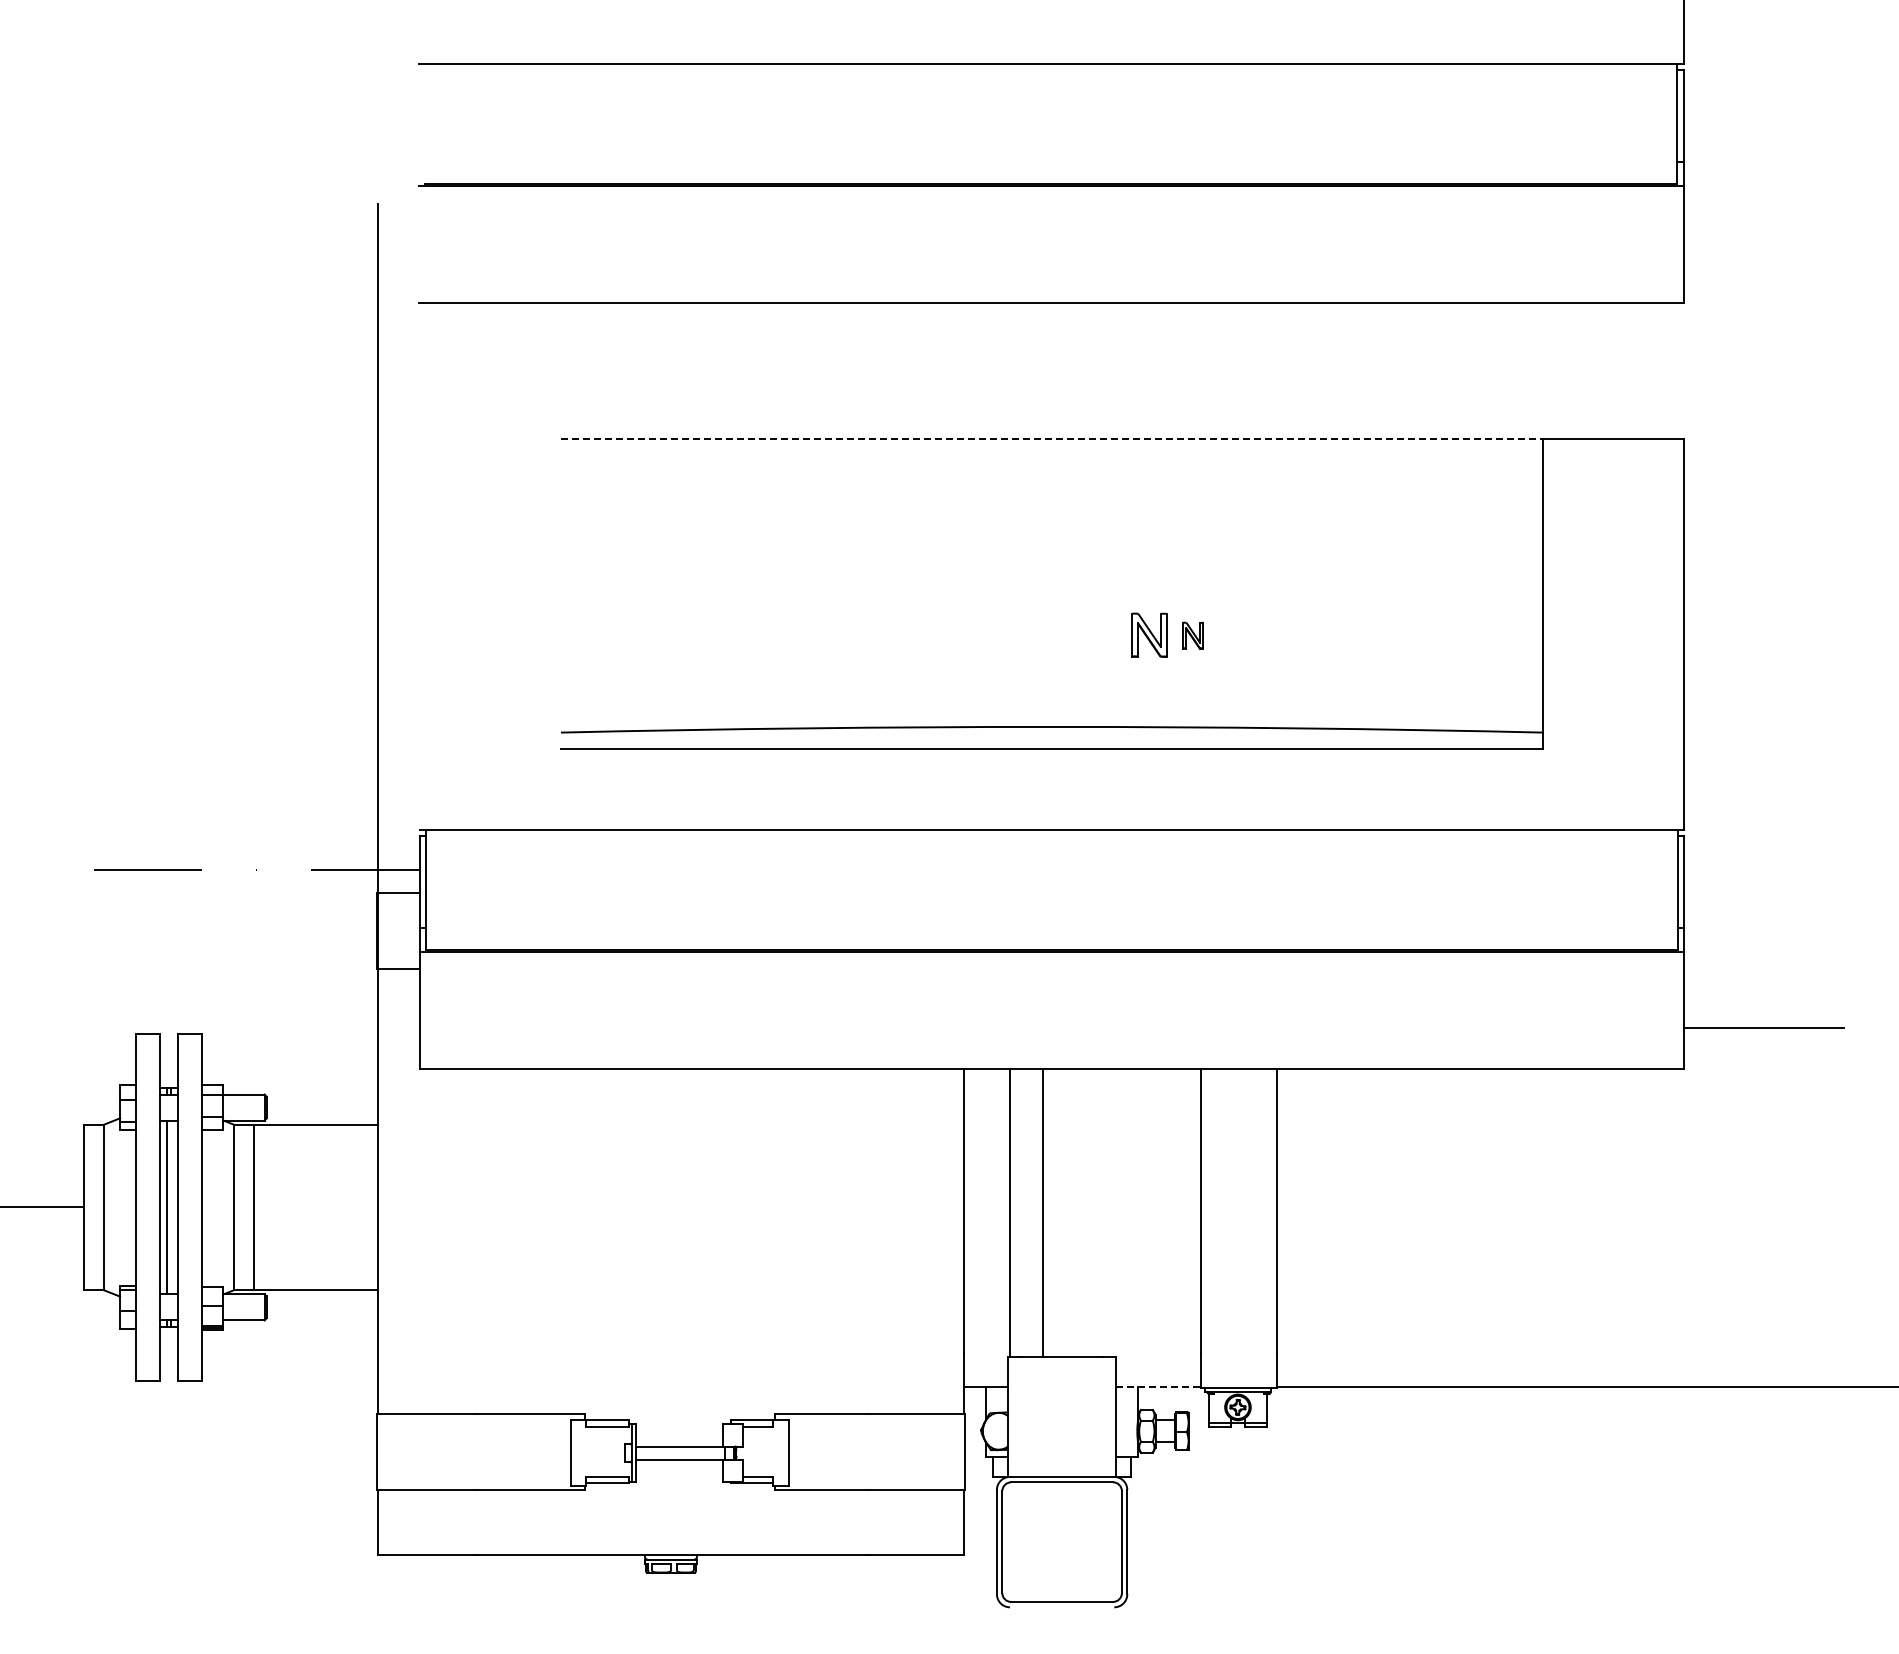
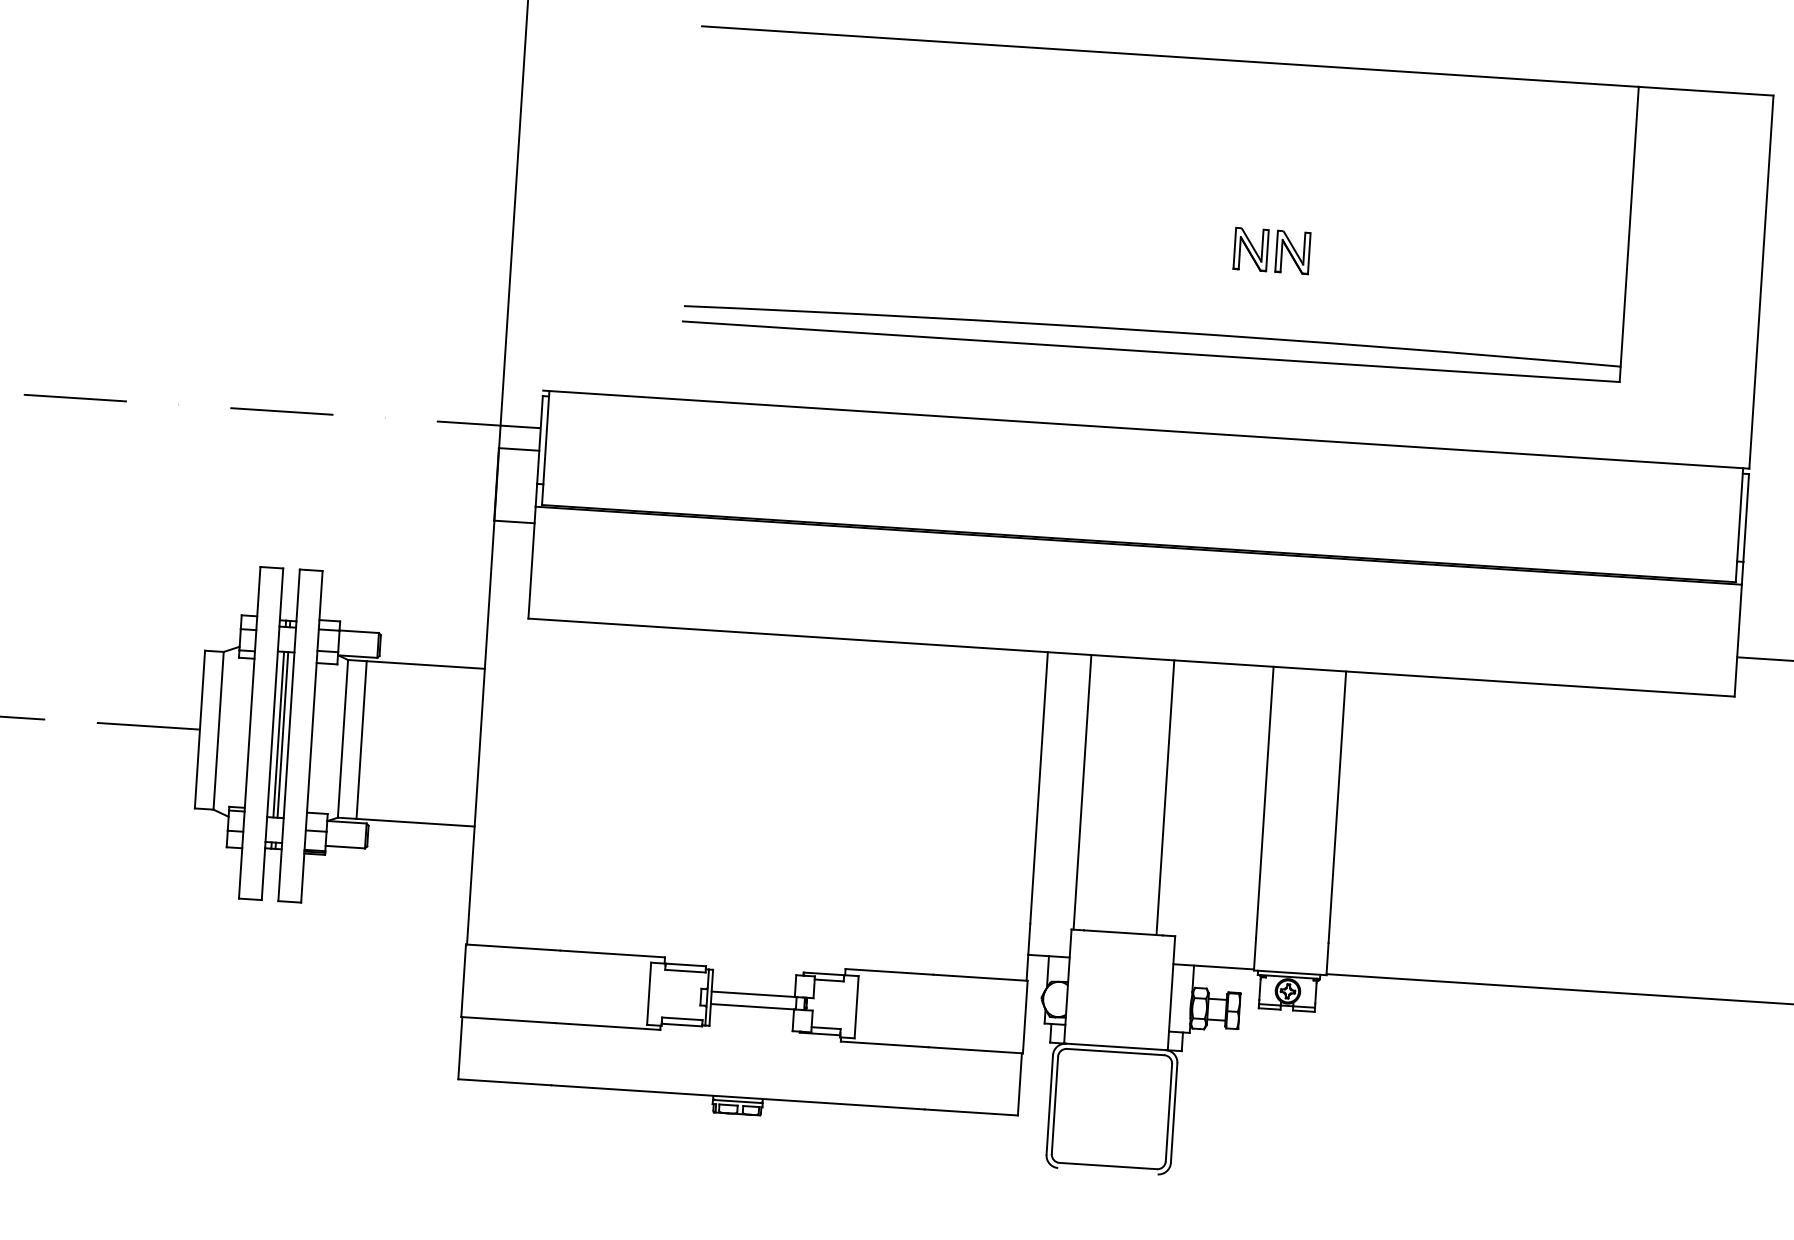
line: (1052, 439) -> (1170, 56), dashed -> solid
part: (1192, 635) -> (1292, 252), size x1.67
line: (171, 1207) -> (283, 734), added
line: (1042, 1213) -> (1165, 797), moved
line: (1159, 1386) -> (1214, 966), dashed -> solid

